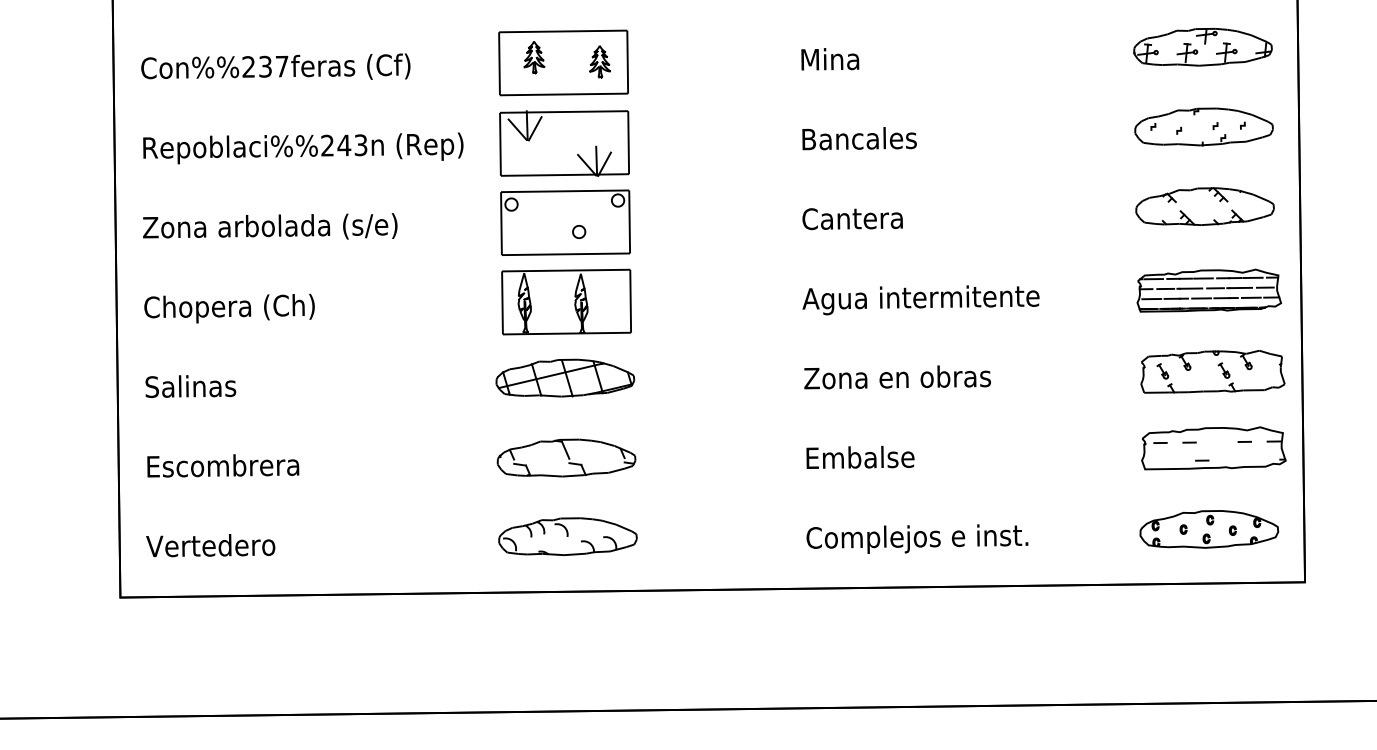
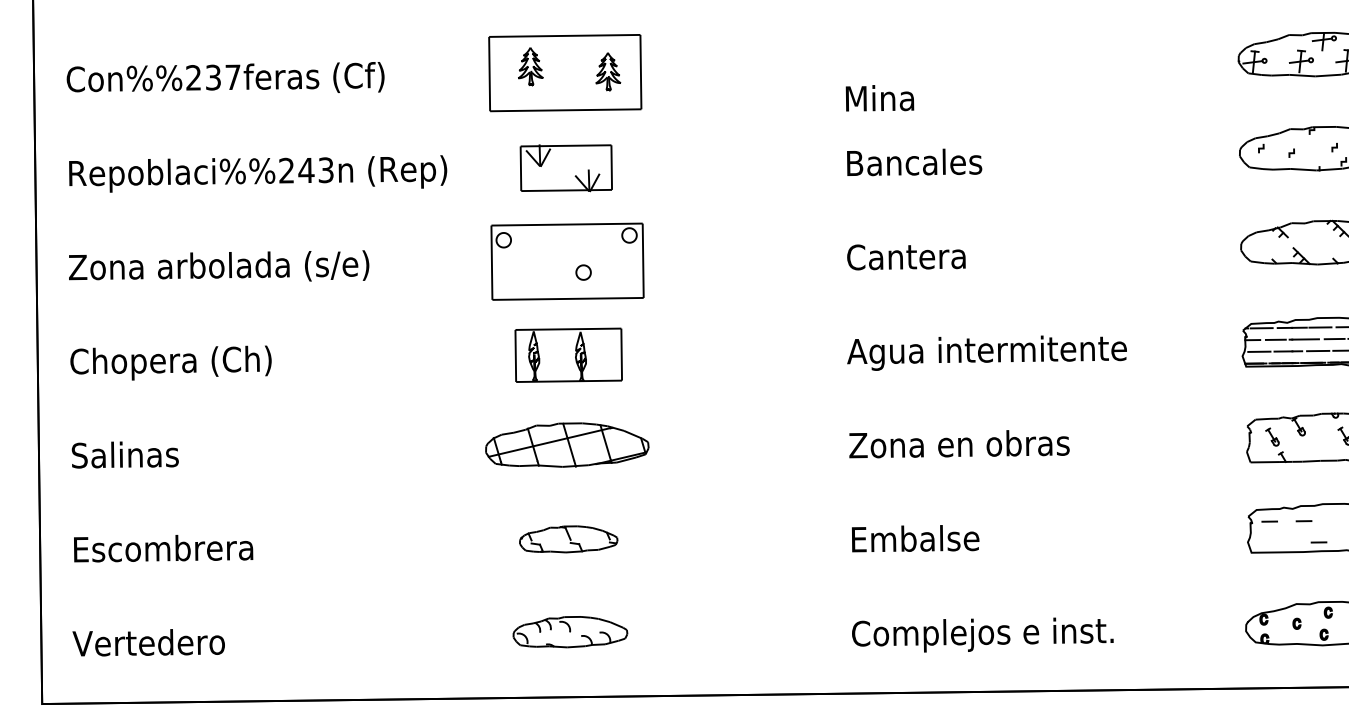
text: (830, 59) -> (880, 98), moved
part: (564, 143) -> (566, 168), size x0.6
part: (566, 301) -> (568, 354), size x0.7
part: (566, 457) -> (568, 538), size x0.6
part: (567, 536) -> (569, 631), size x0.7

